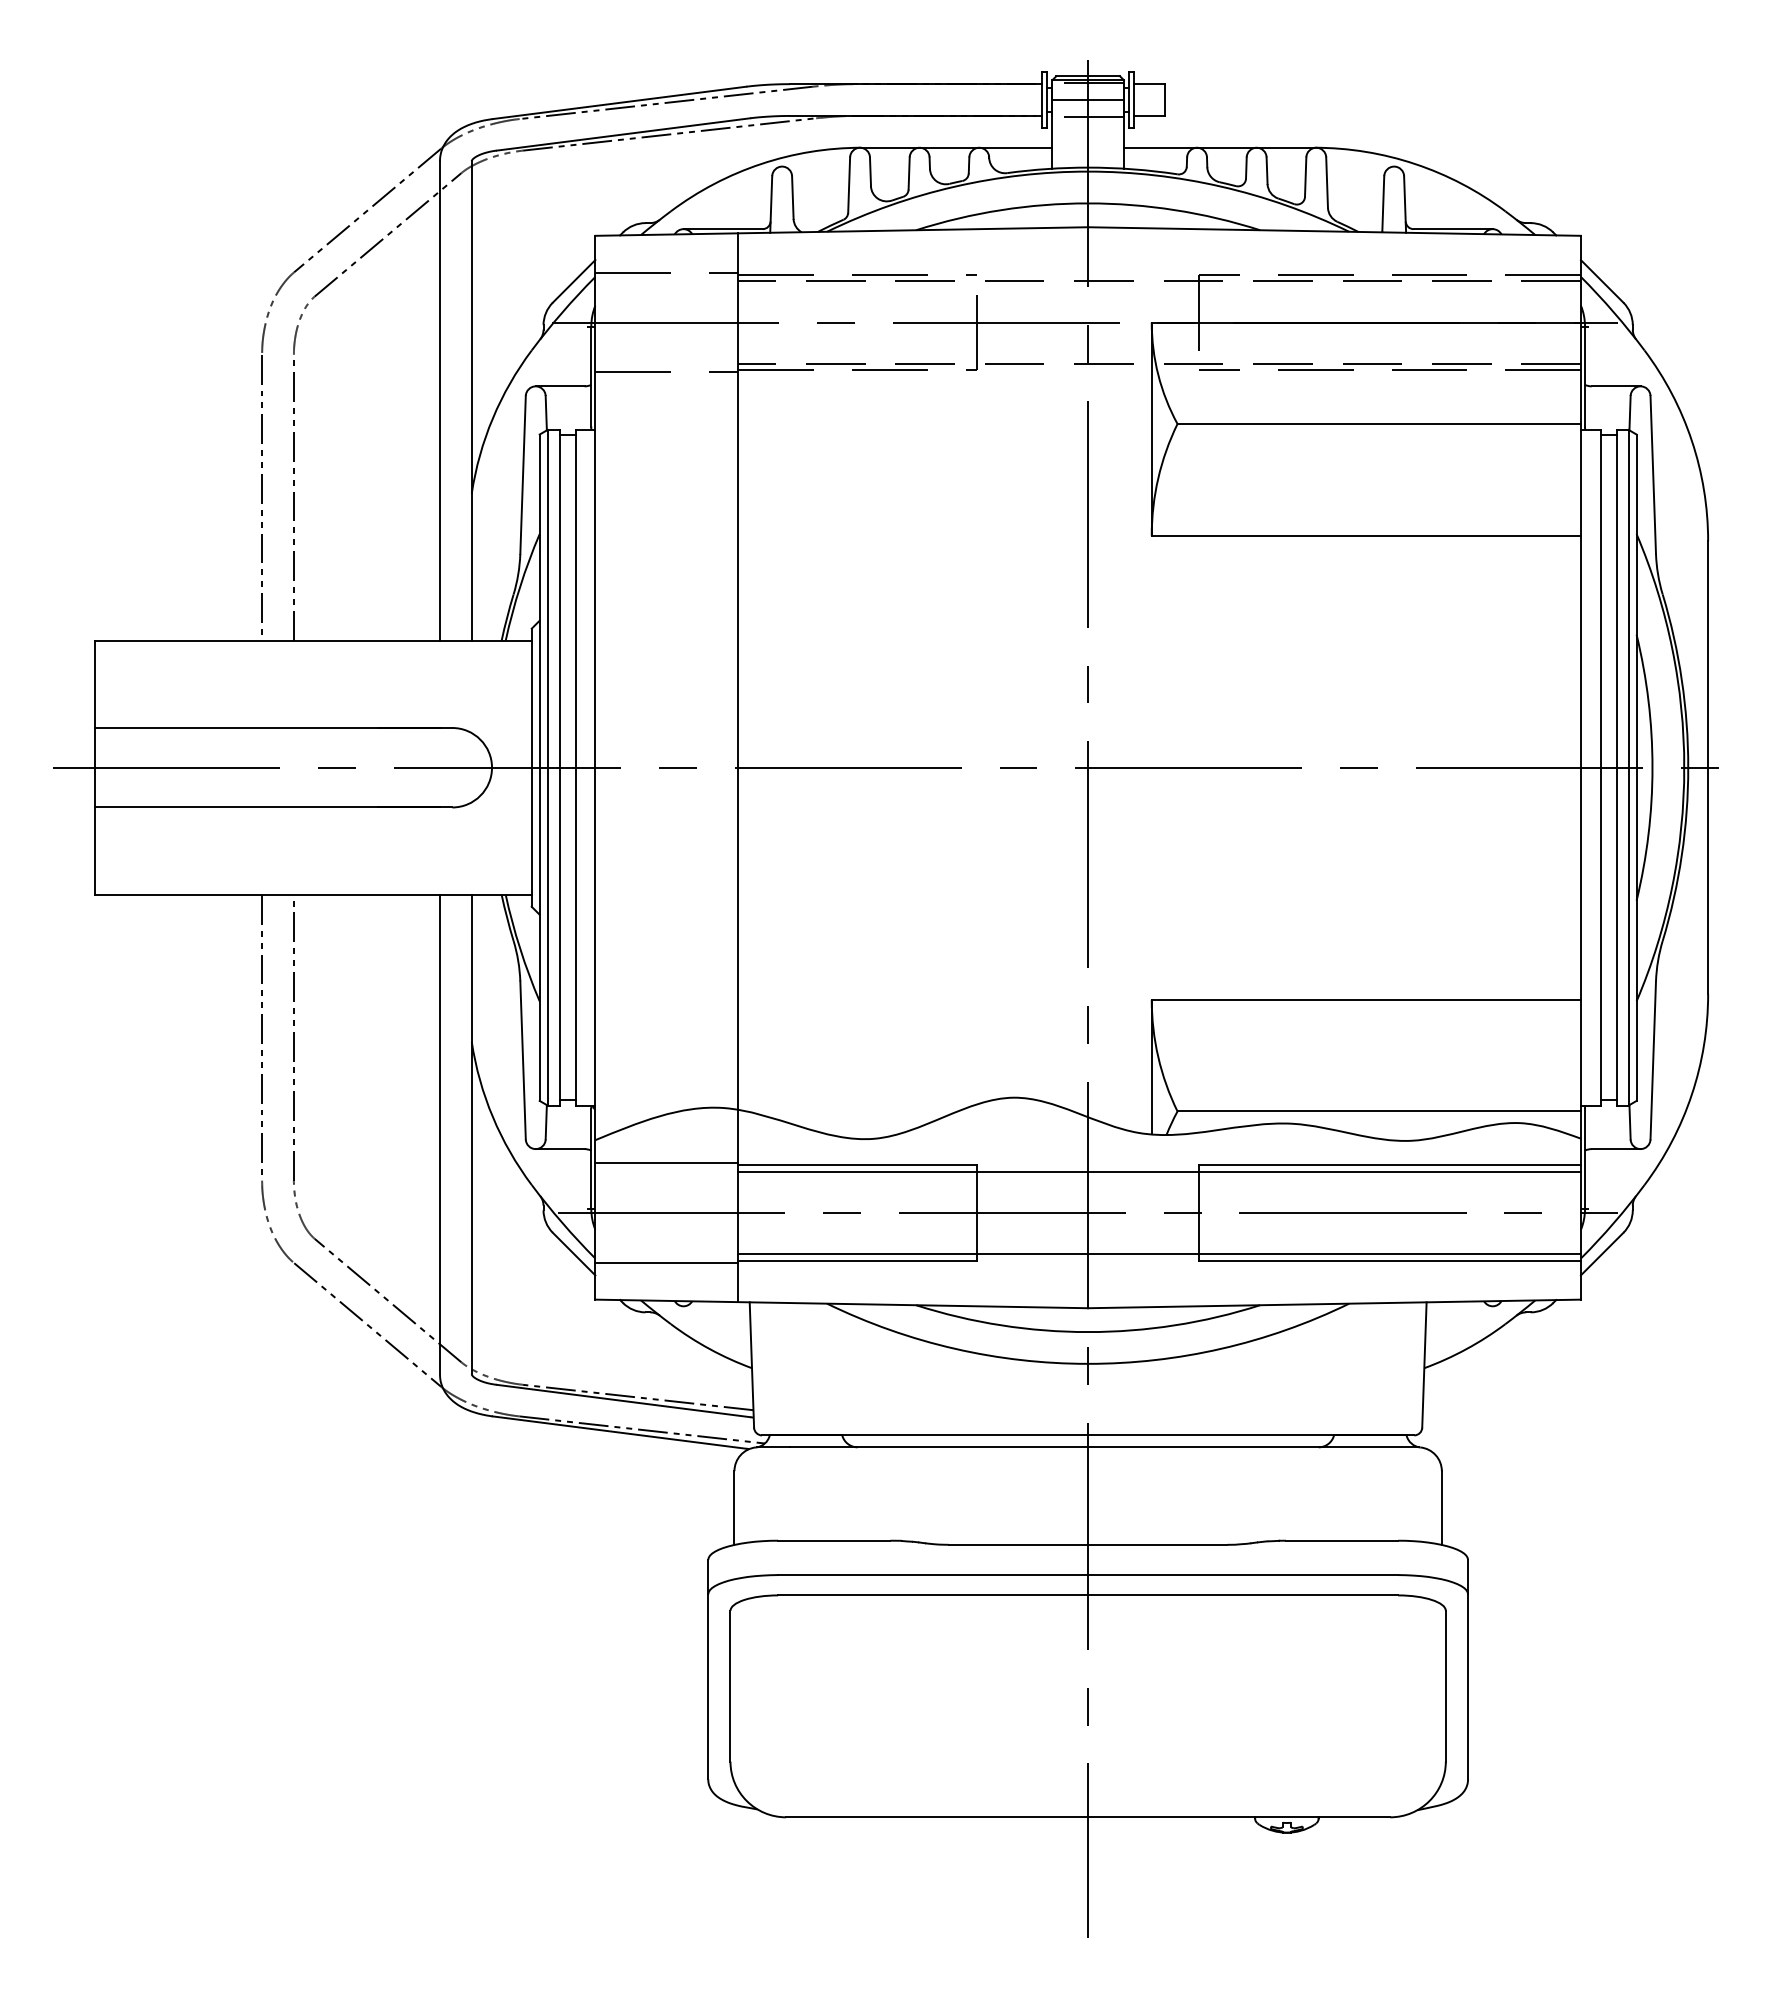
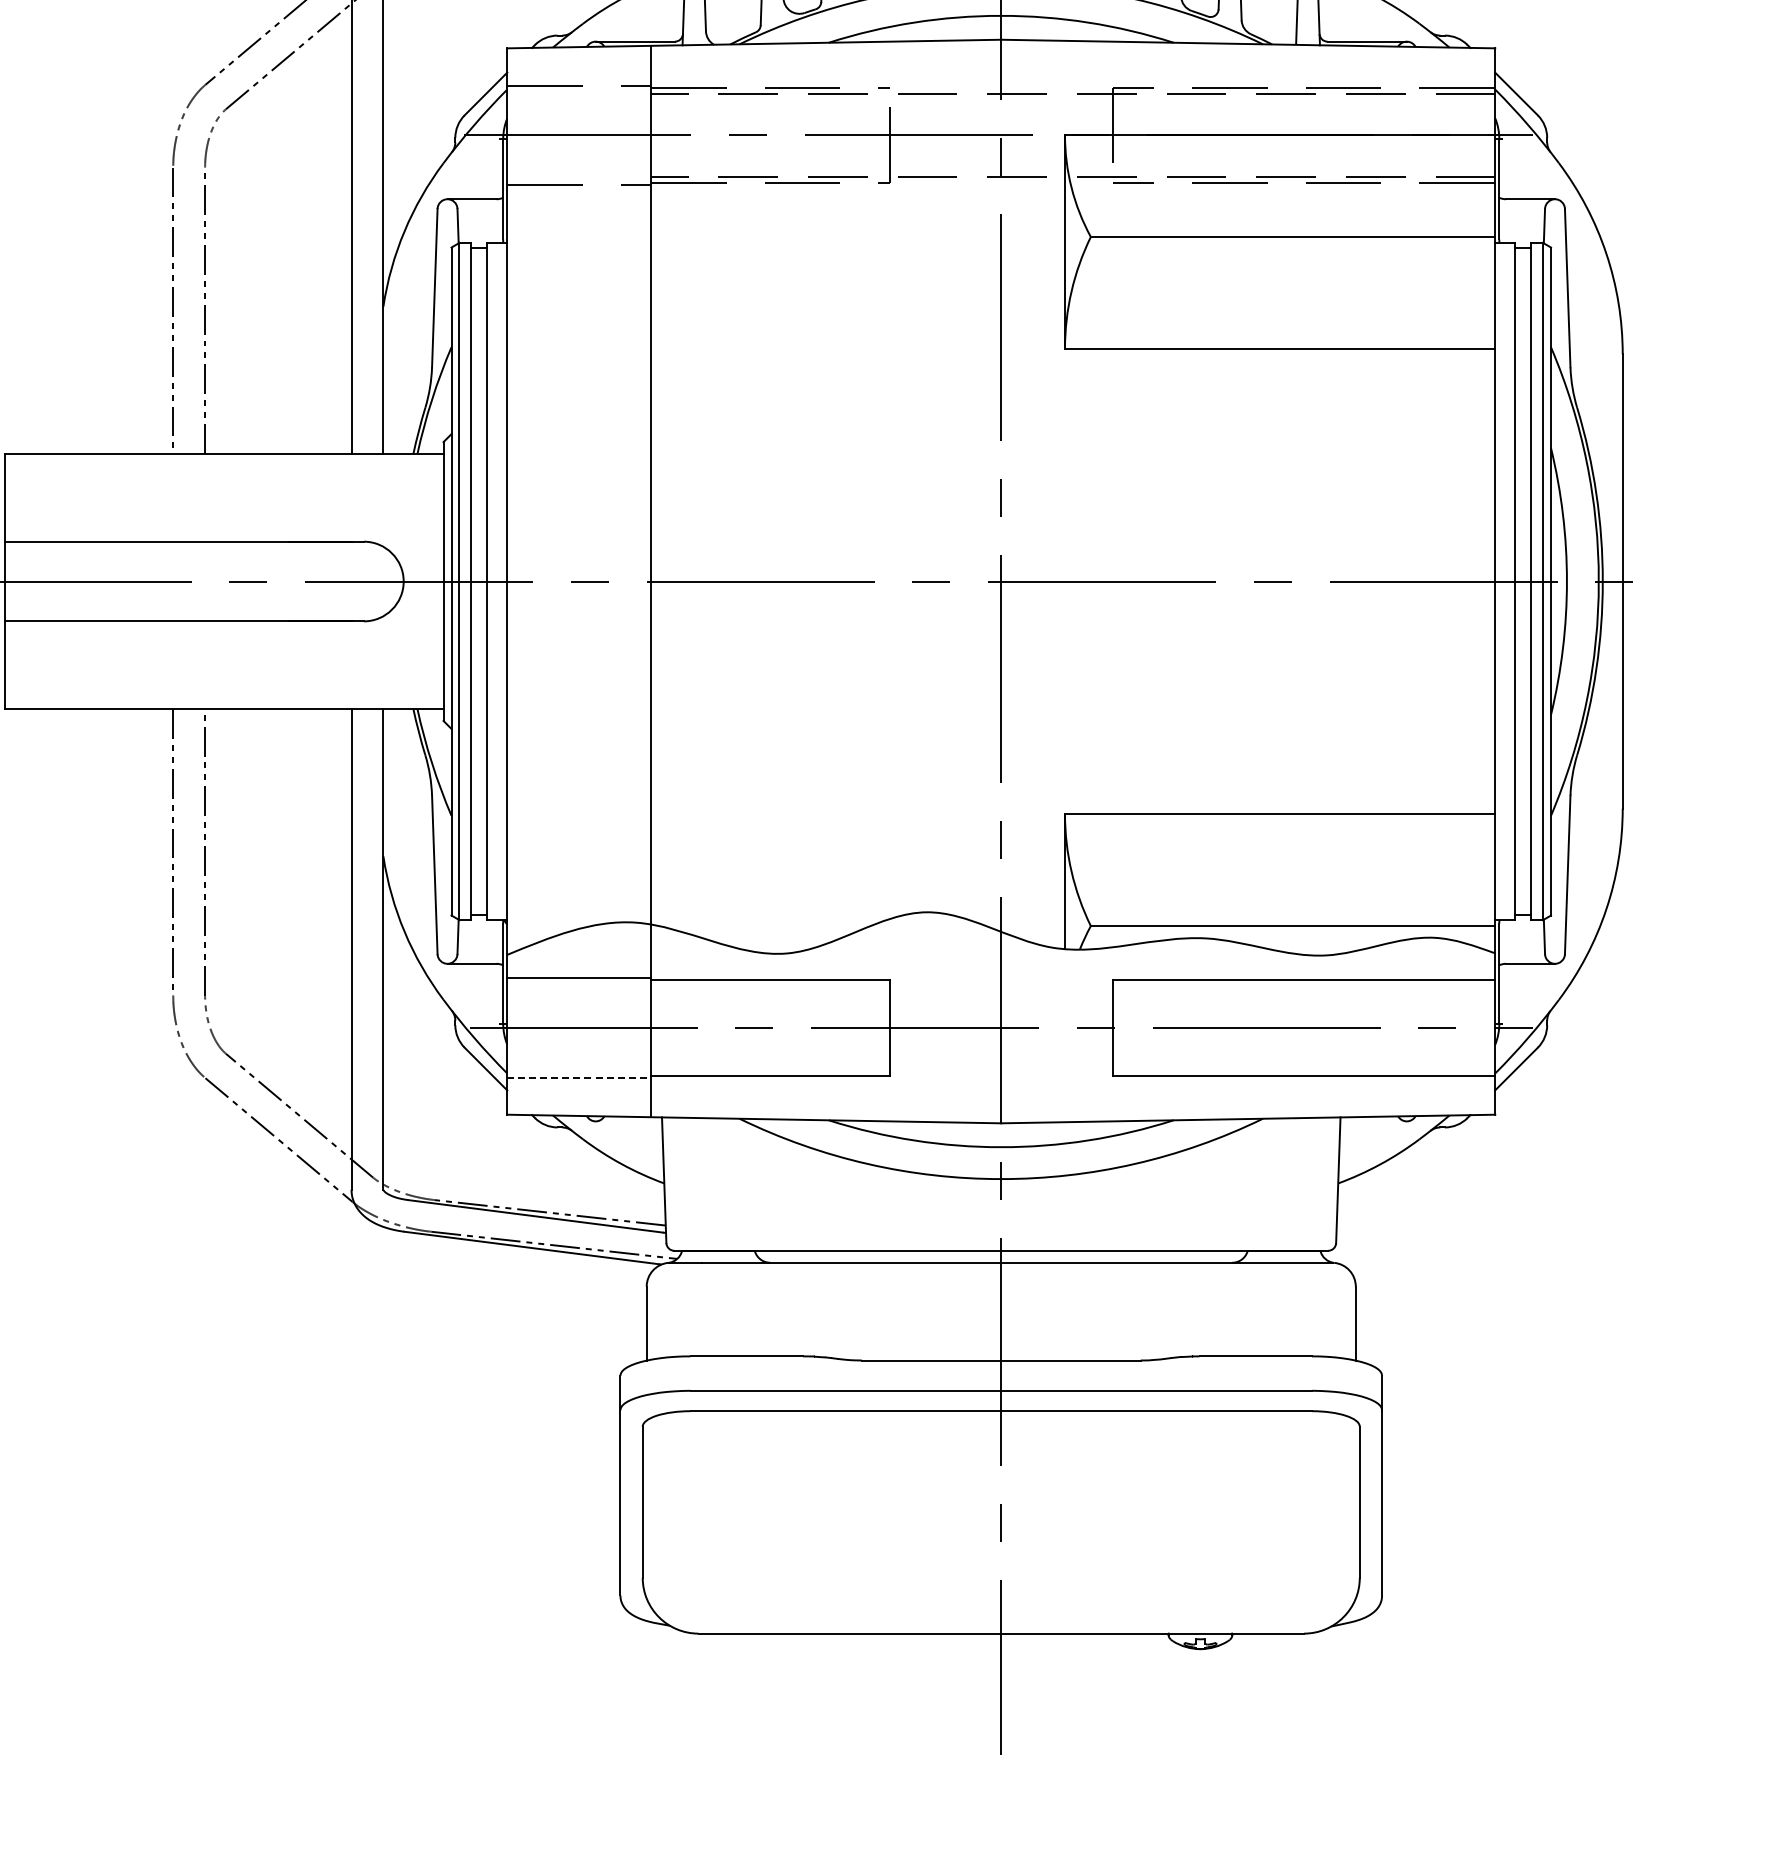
line: (1159, 1171) -> (1072, 986), removed
line: (1159, 1254) -> (1072, 1069), removed
line: (666, 1262) -> (578, 1077), solid -> dashed

